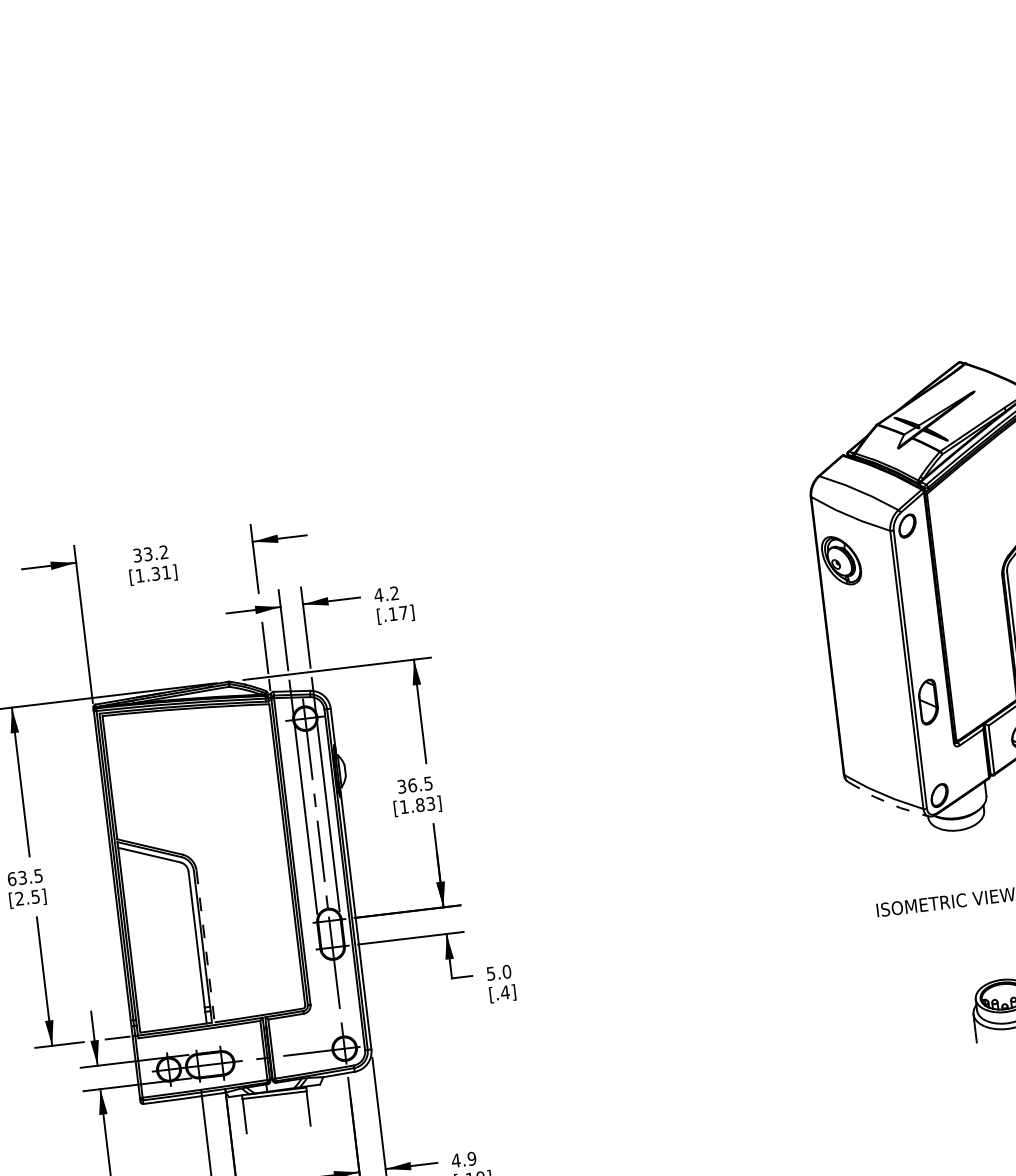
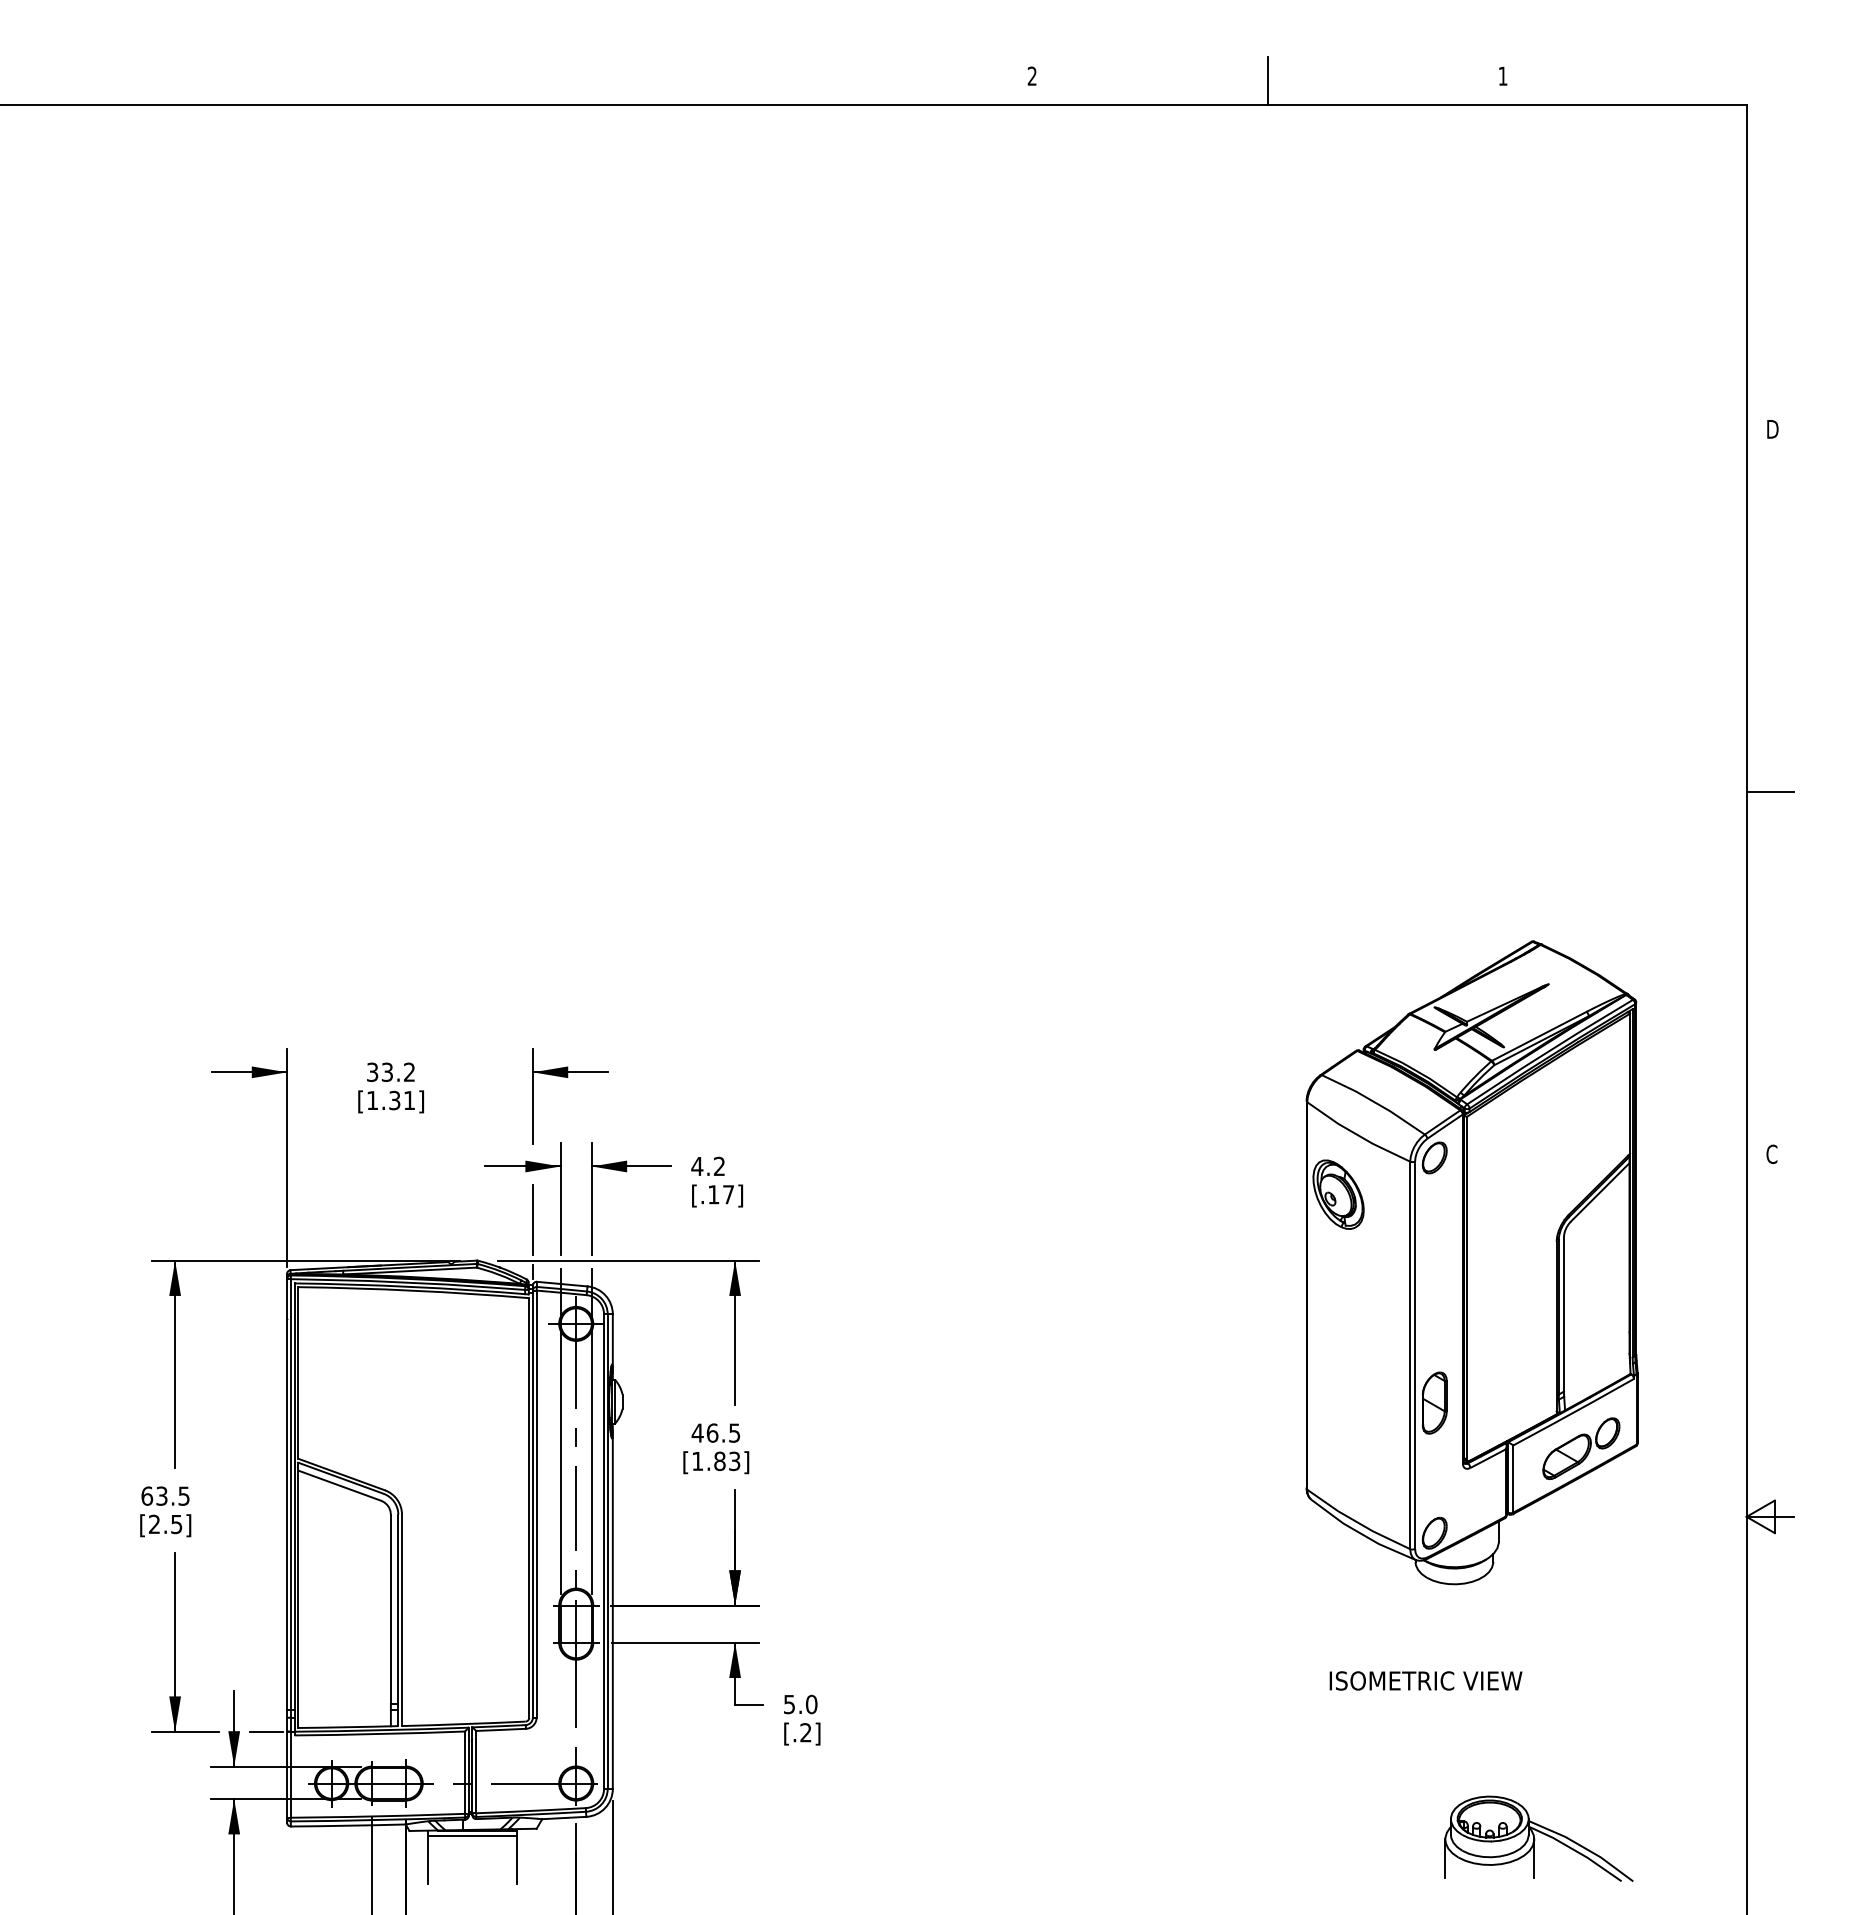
text: (401, 786) -> (697, 1432), 36.5 -> 46.5
line: (887, 802) -> (1361, 1534), dashed -> solid
line: (205, 946) -> (402, 1620), dashed -> solid
text: (504, 992) -> (805, 1732), [.4] -> [.2]

